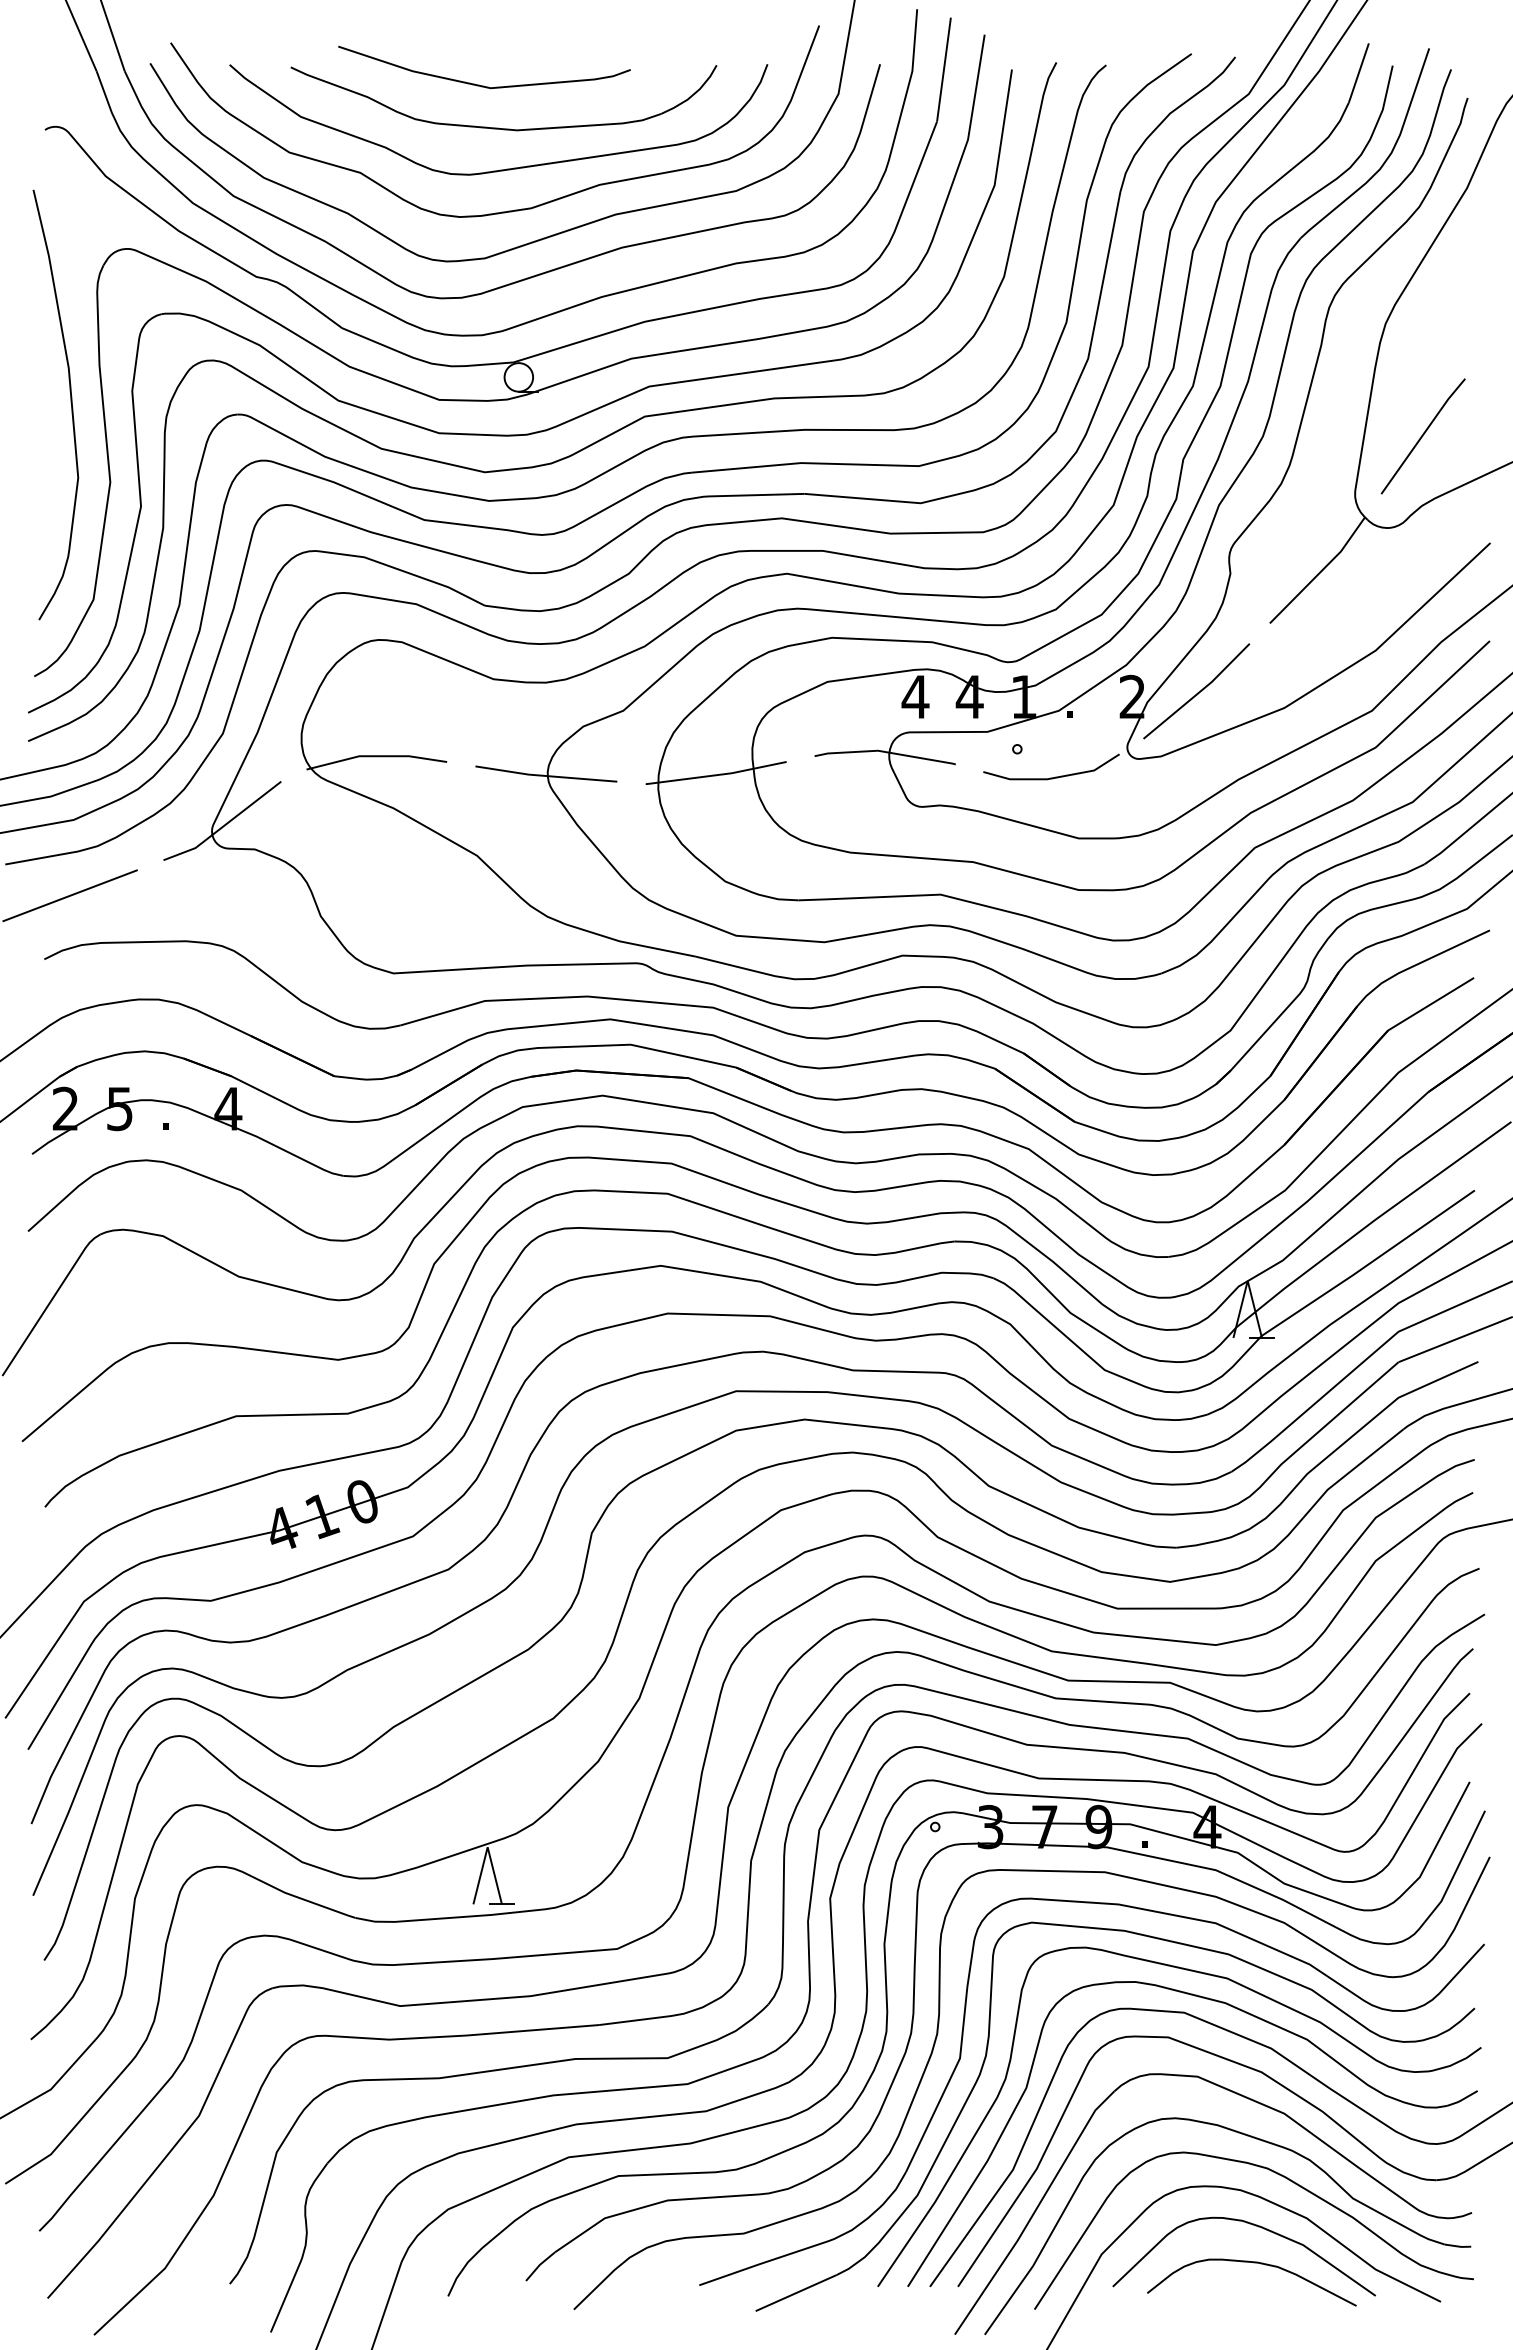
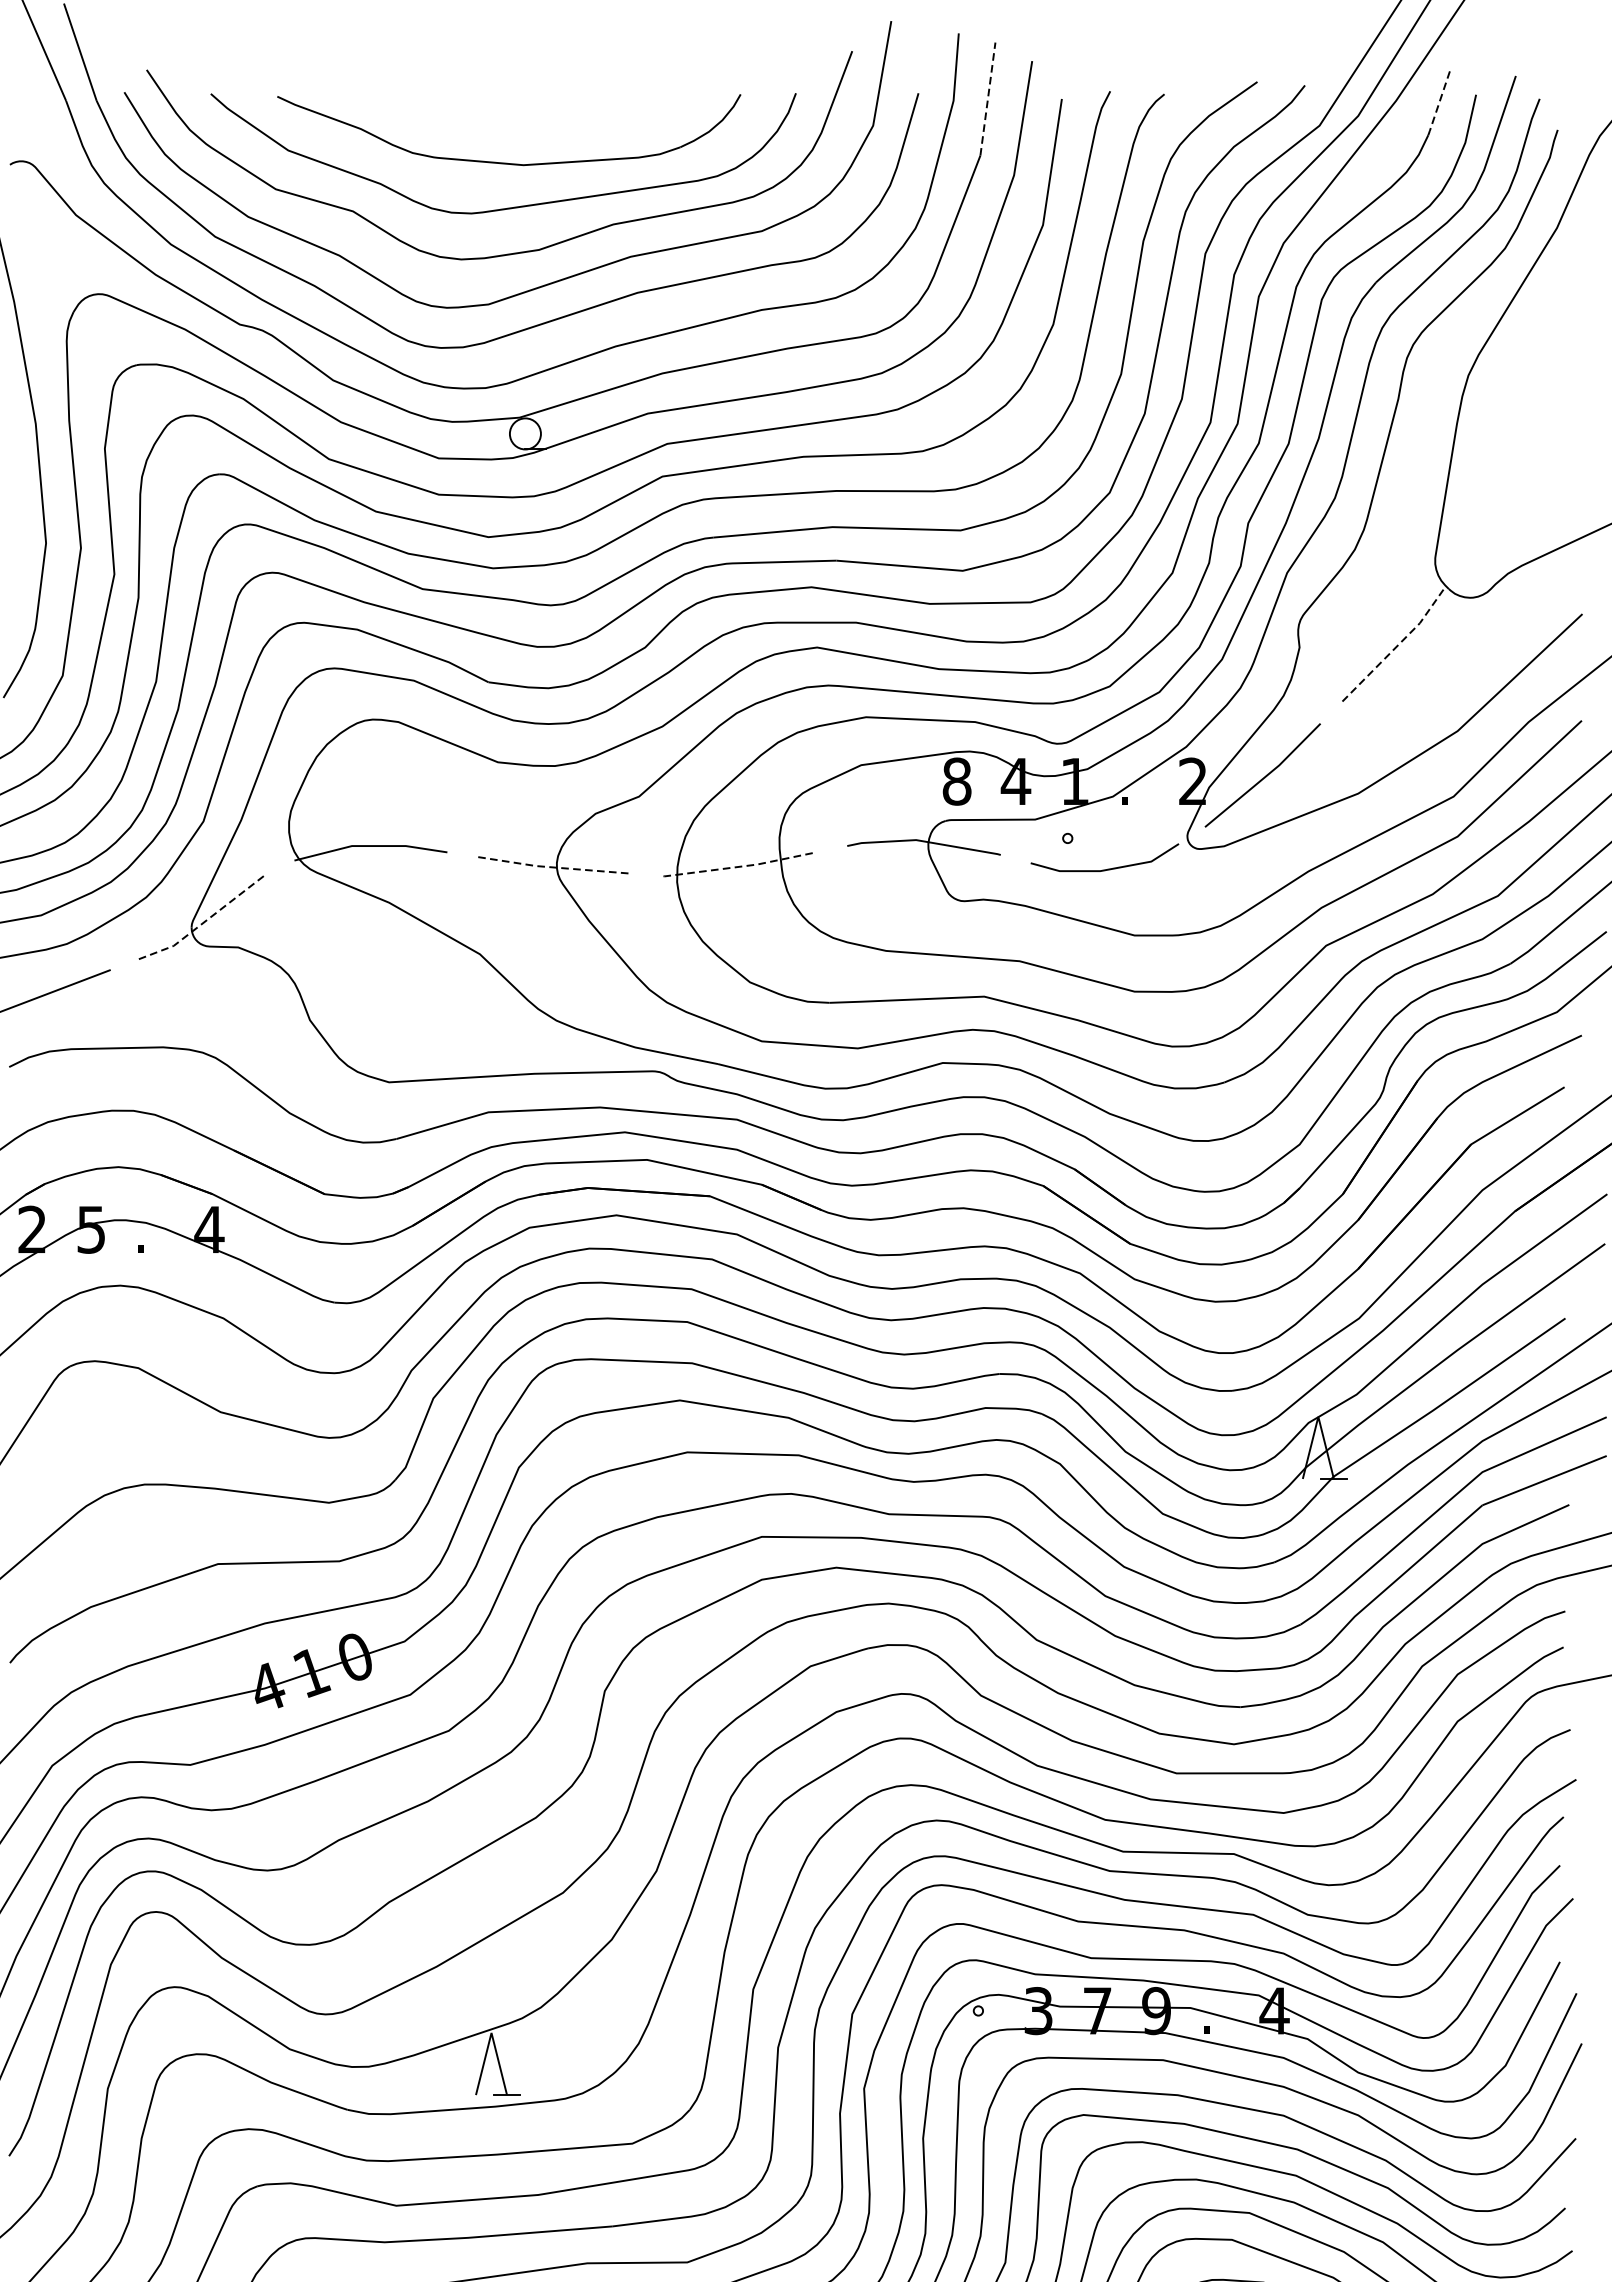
line: (944, 69) -> (988, 98), solid -> dashed
line: (1358, 73) -> (1438, 103), solid -> dashed
curve: (479, 84) -> (482, 115), removed
line: (1422, 436) -> (1508, 498), removed
line: (1320, 571) -> (1397, 645), solid -> dashed
text: (915, 696) -> (956, 781), 4 -> 8
line: (545, 775) -> (554, 867), solid -> dashed
line: (716, 775) -> (740, 867), solid -> dashed
line: (224, 825) -> (205, 921), solid -> dashed

